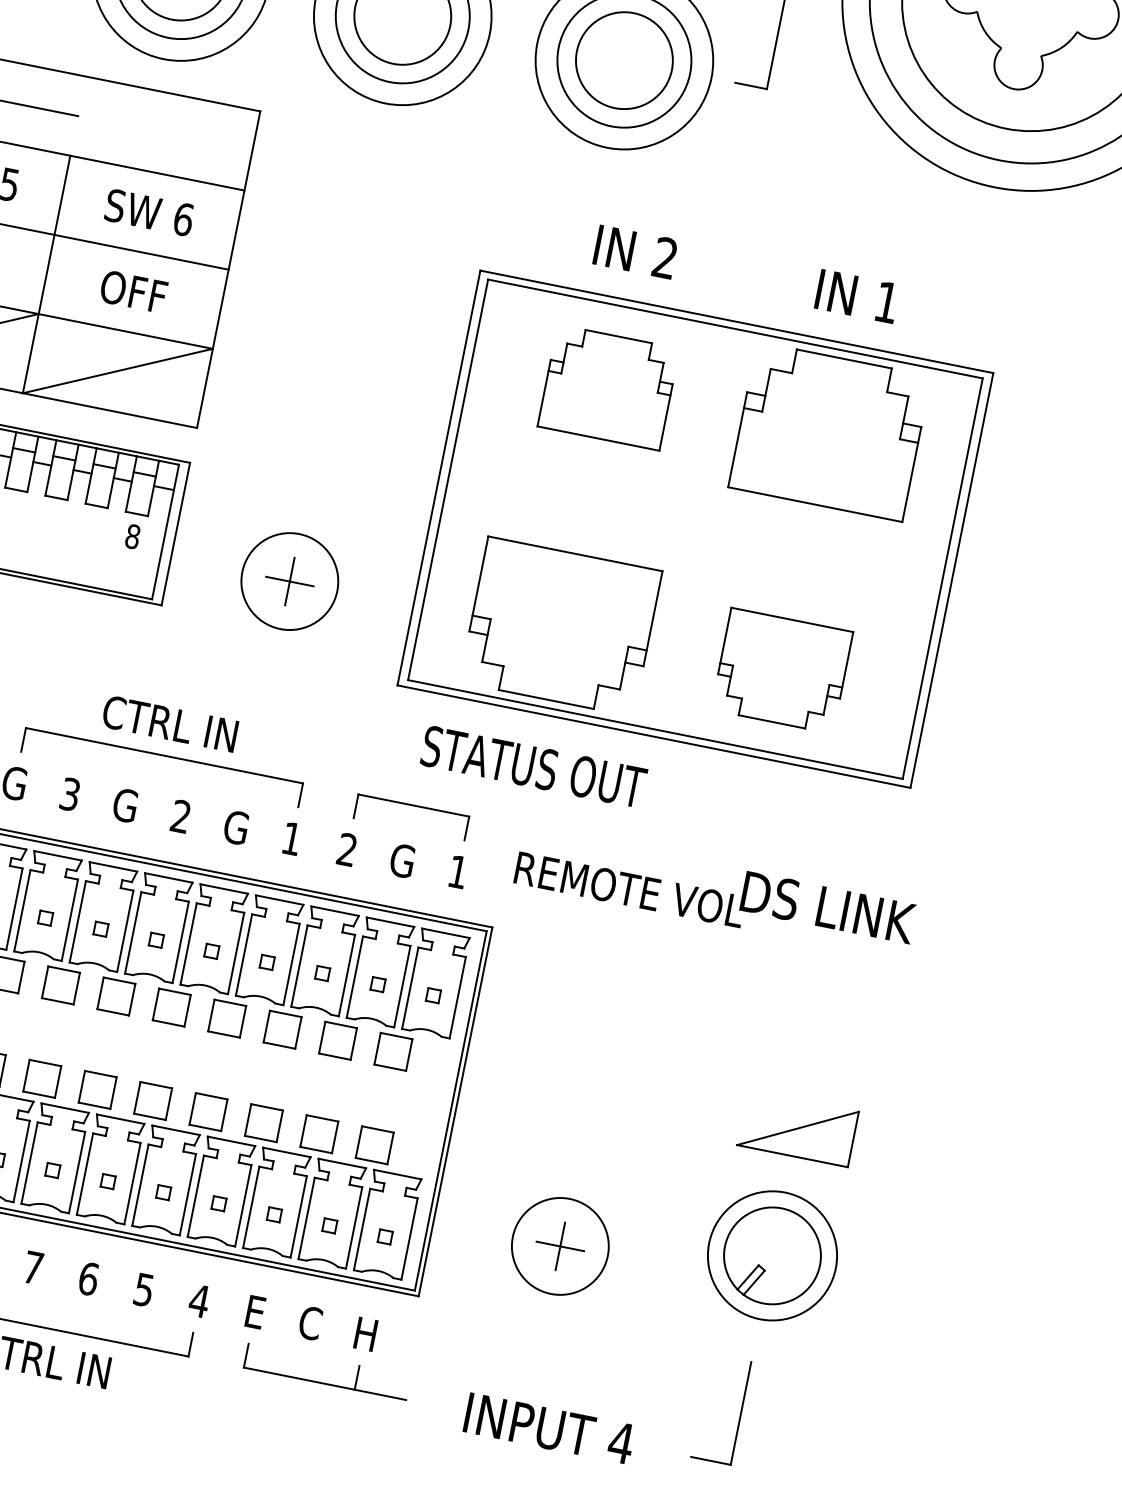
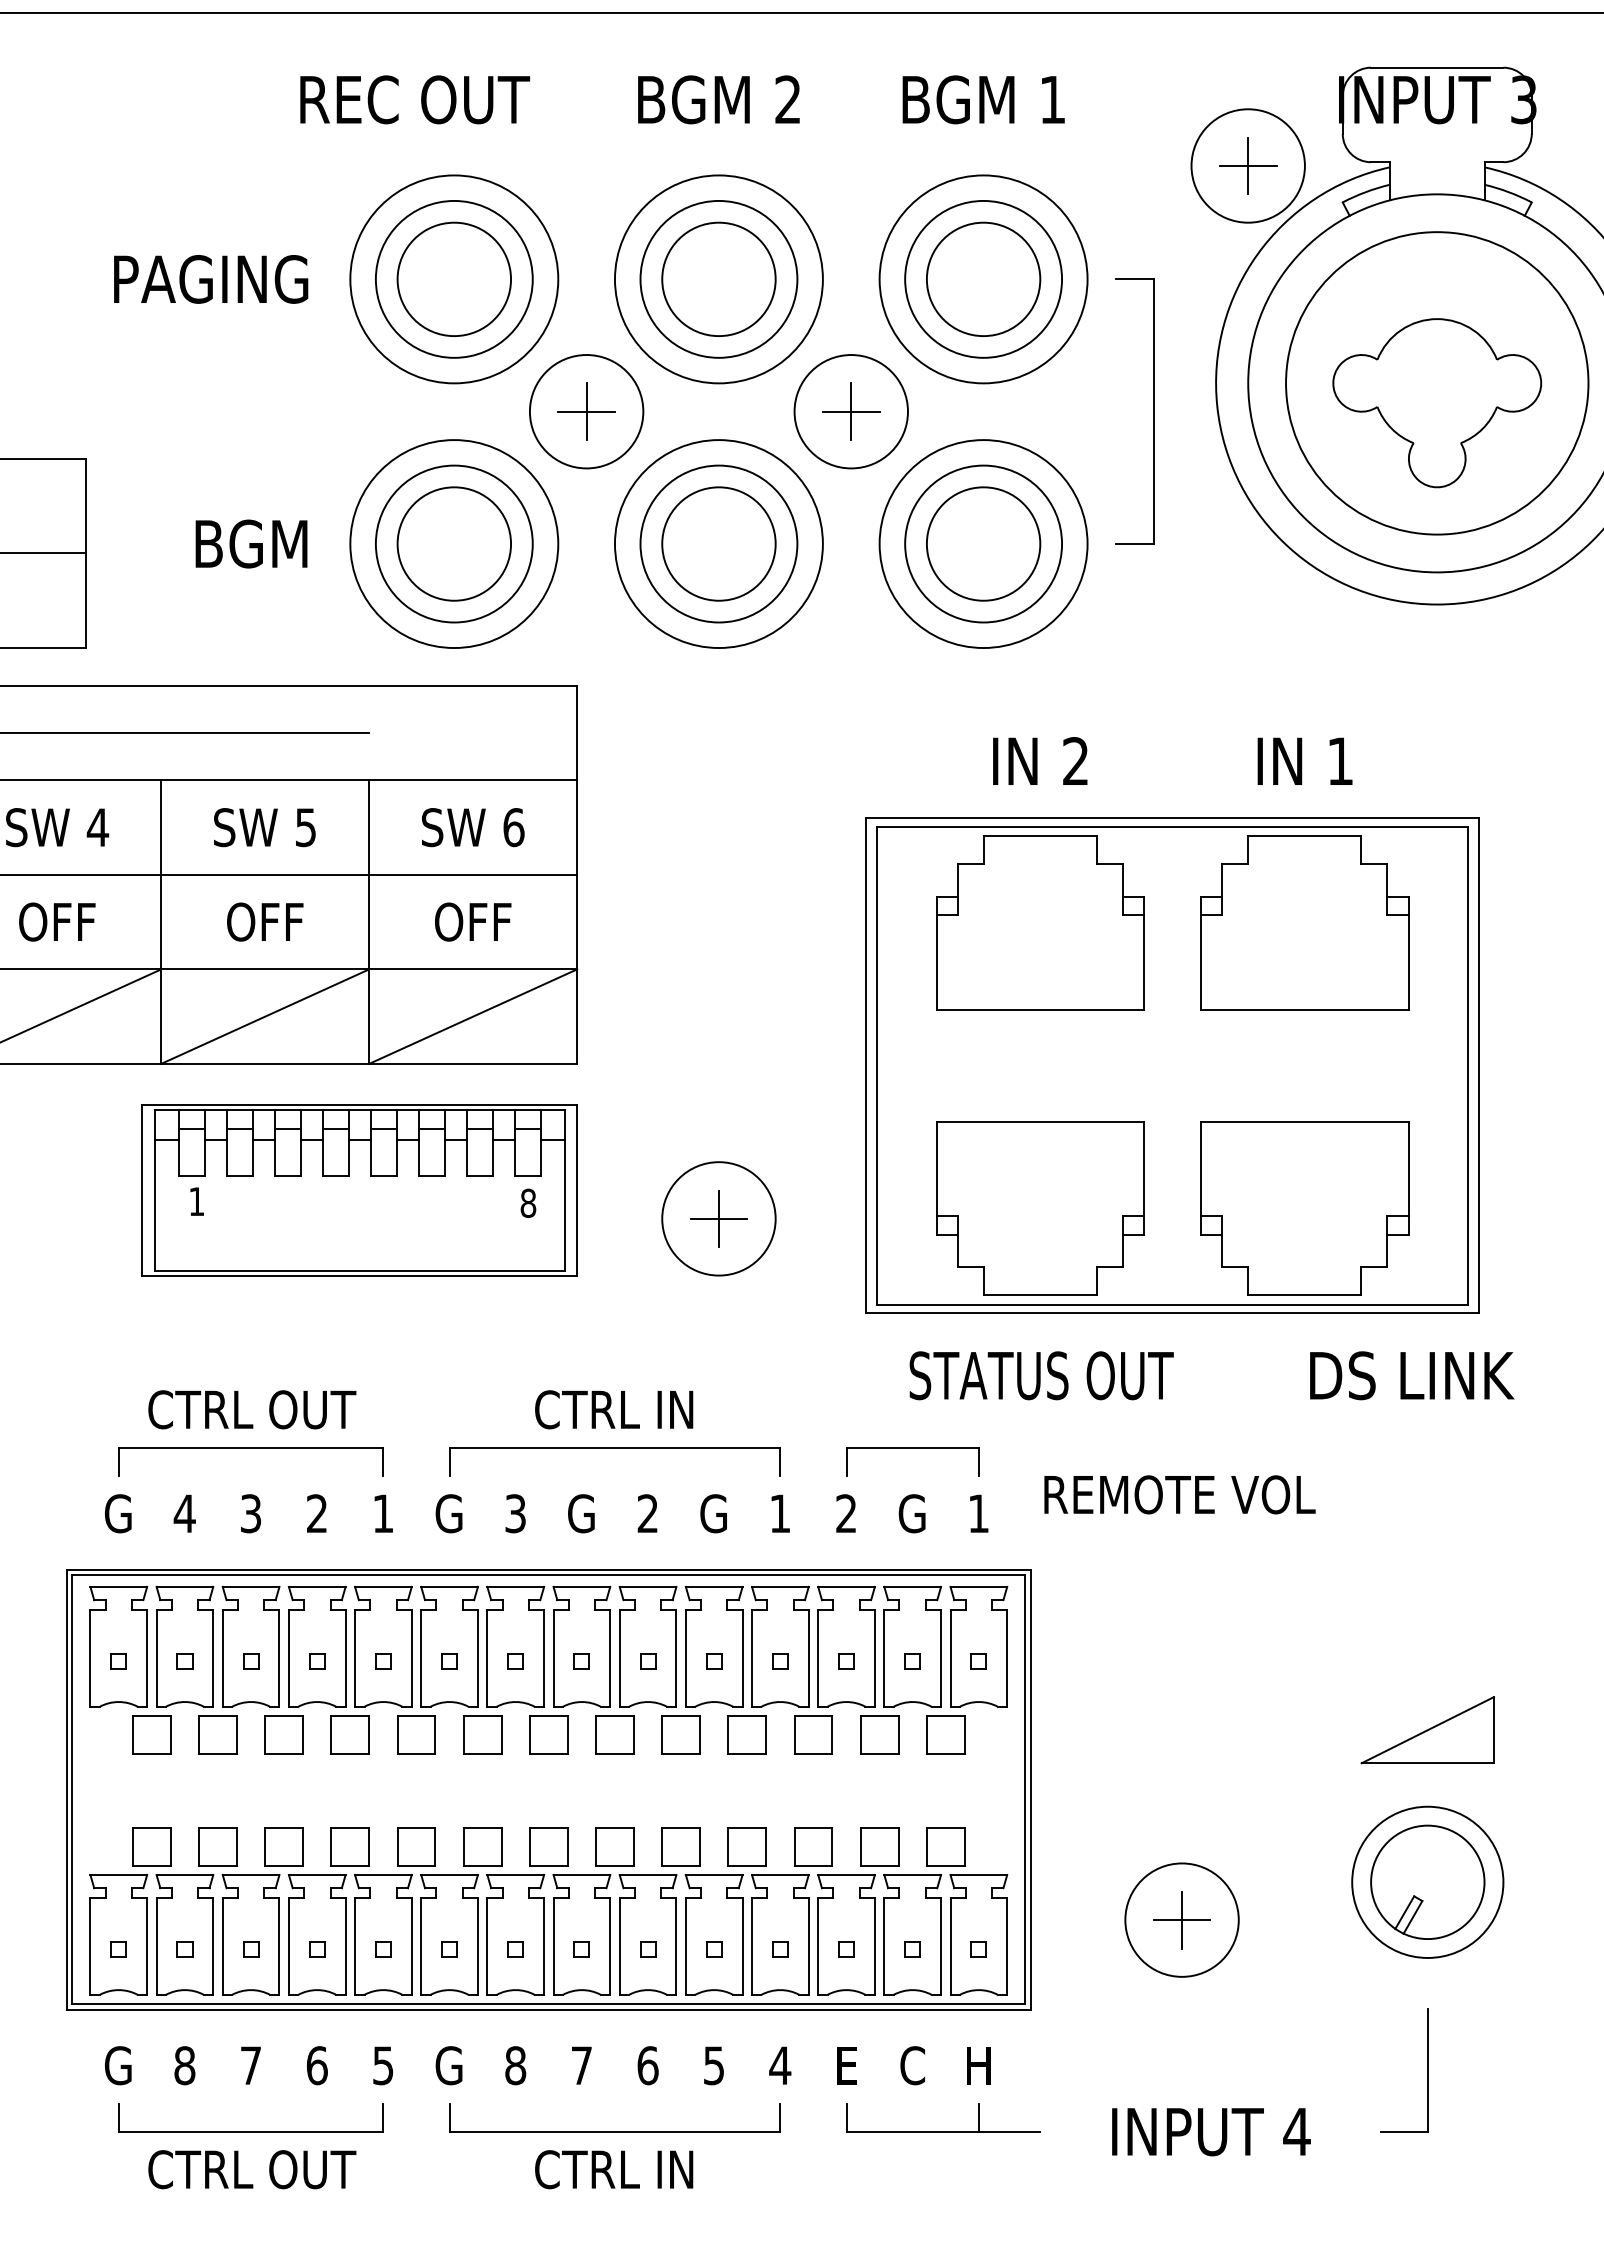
part: (608, 387) -> (1040, 922), size x1.43
part: (781, 670) -> (1304, 1208), size x1.43
text: (828, 907) -> (1412, 1375), moved

